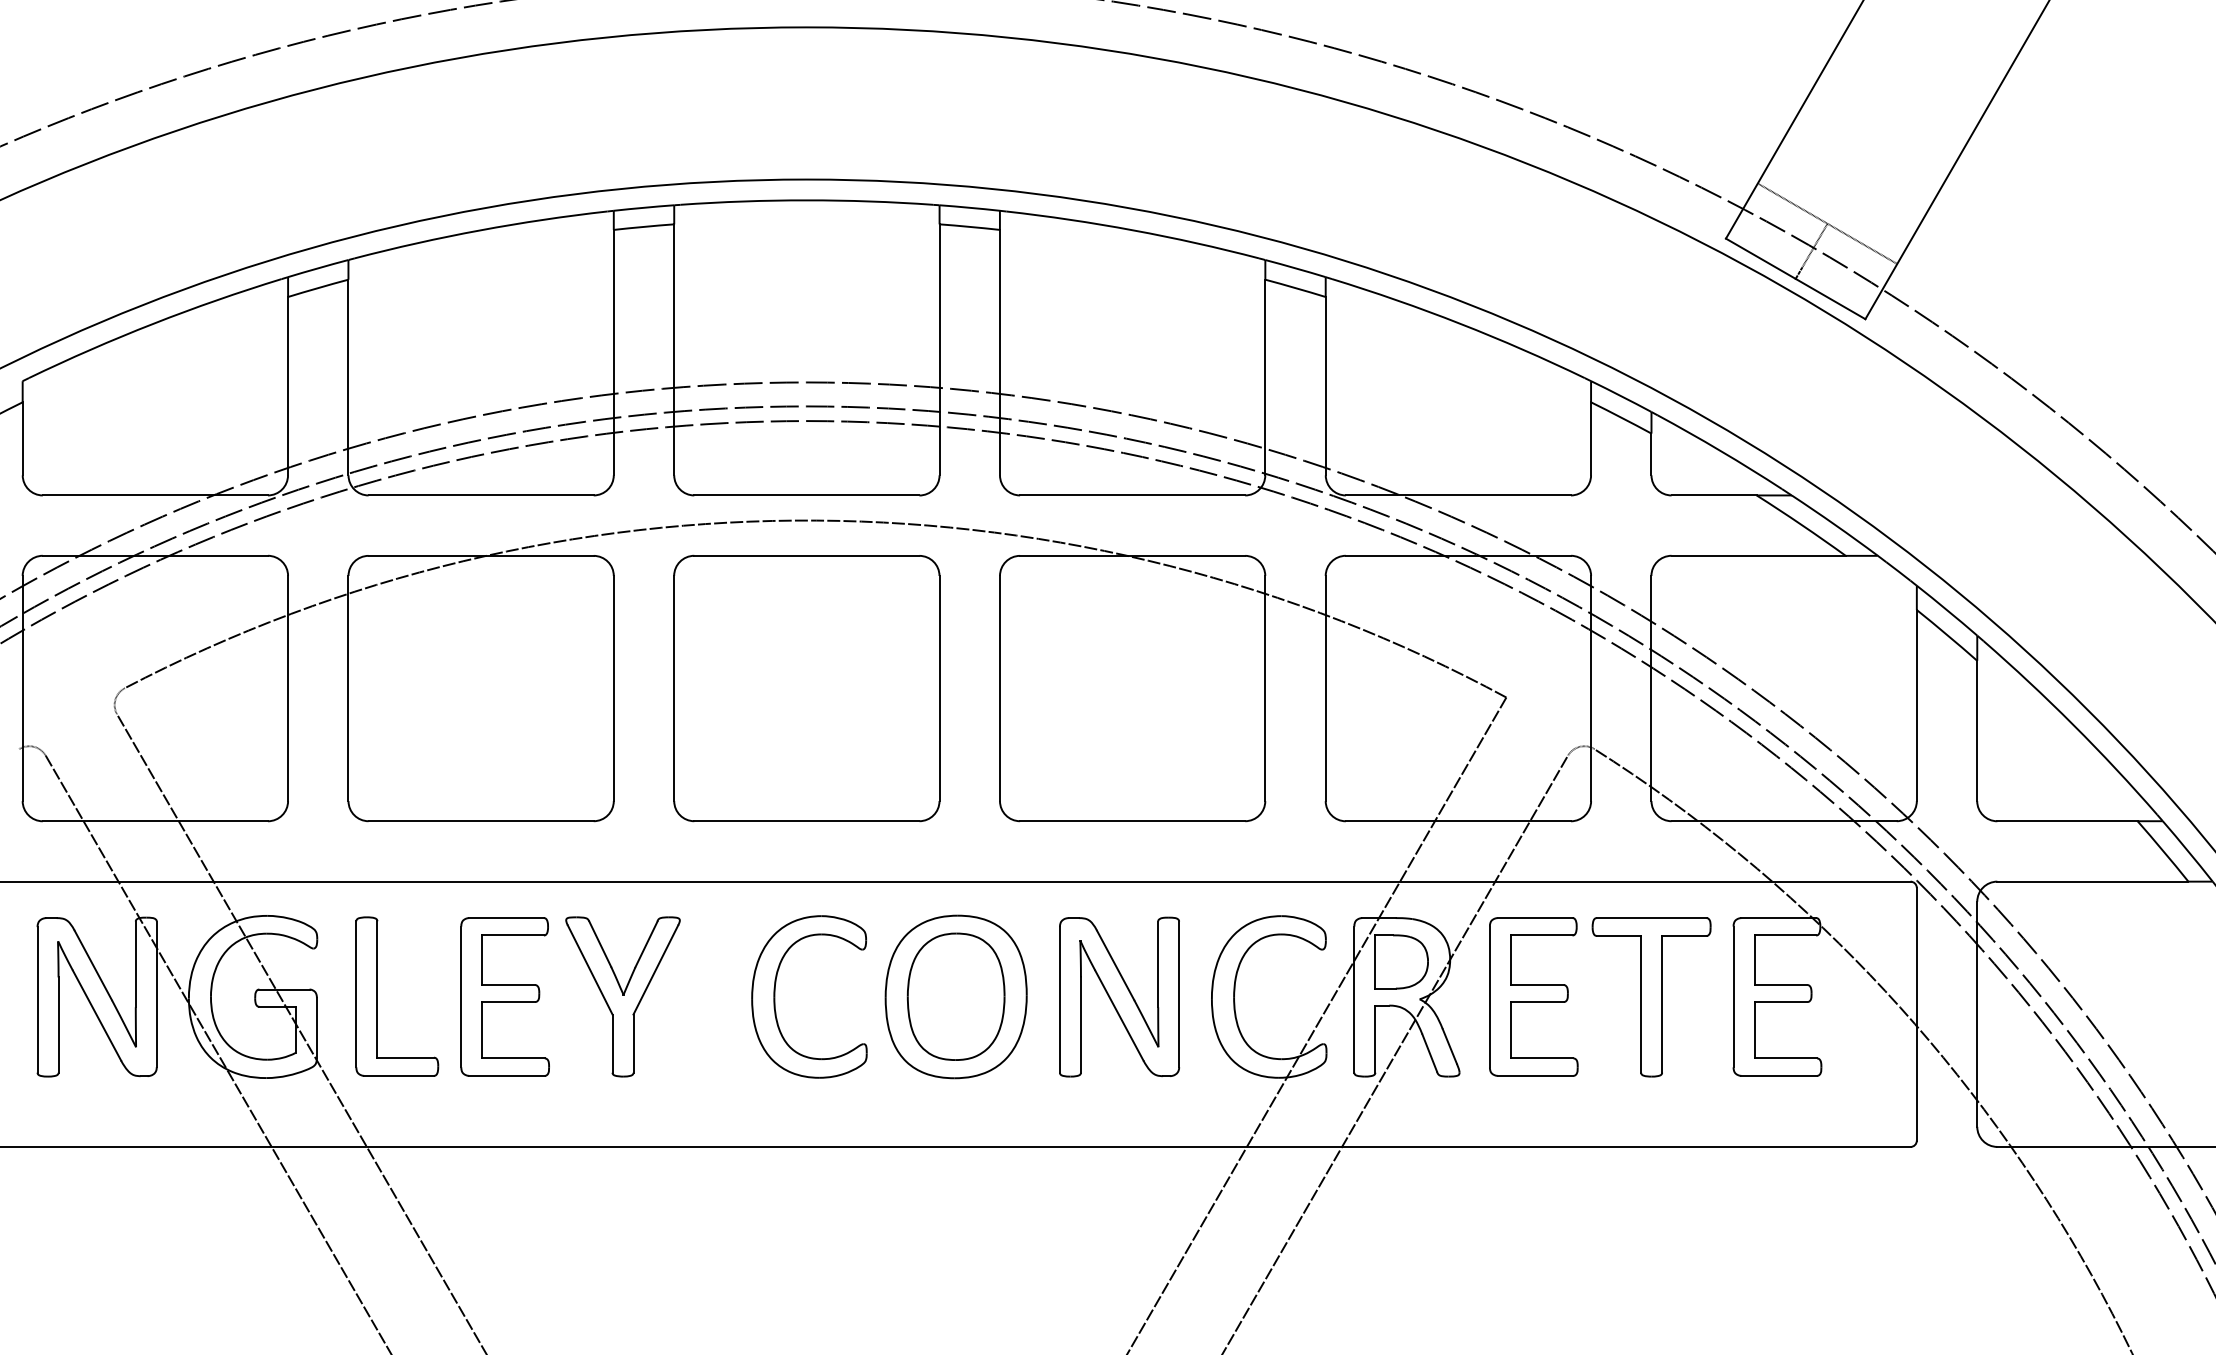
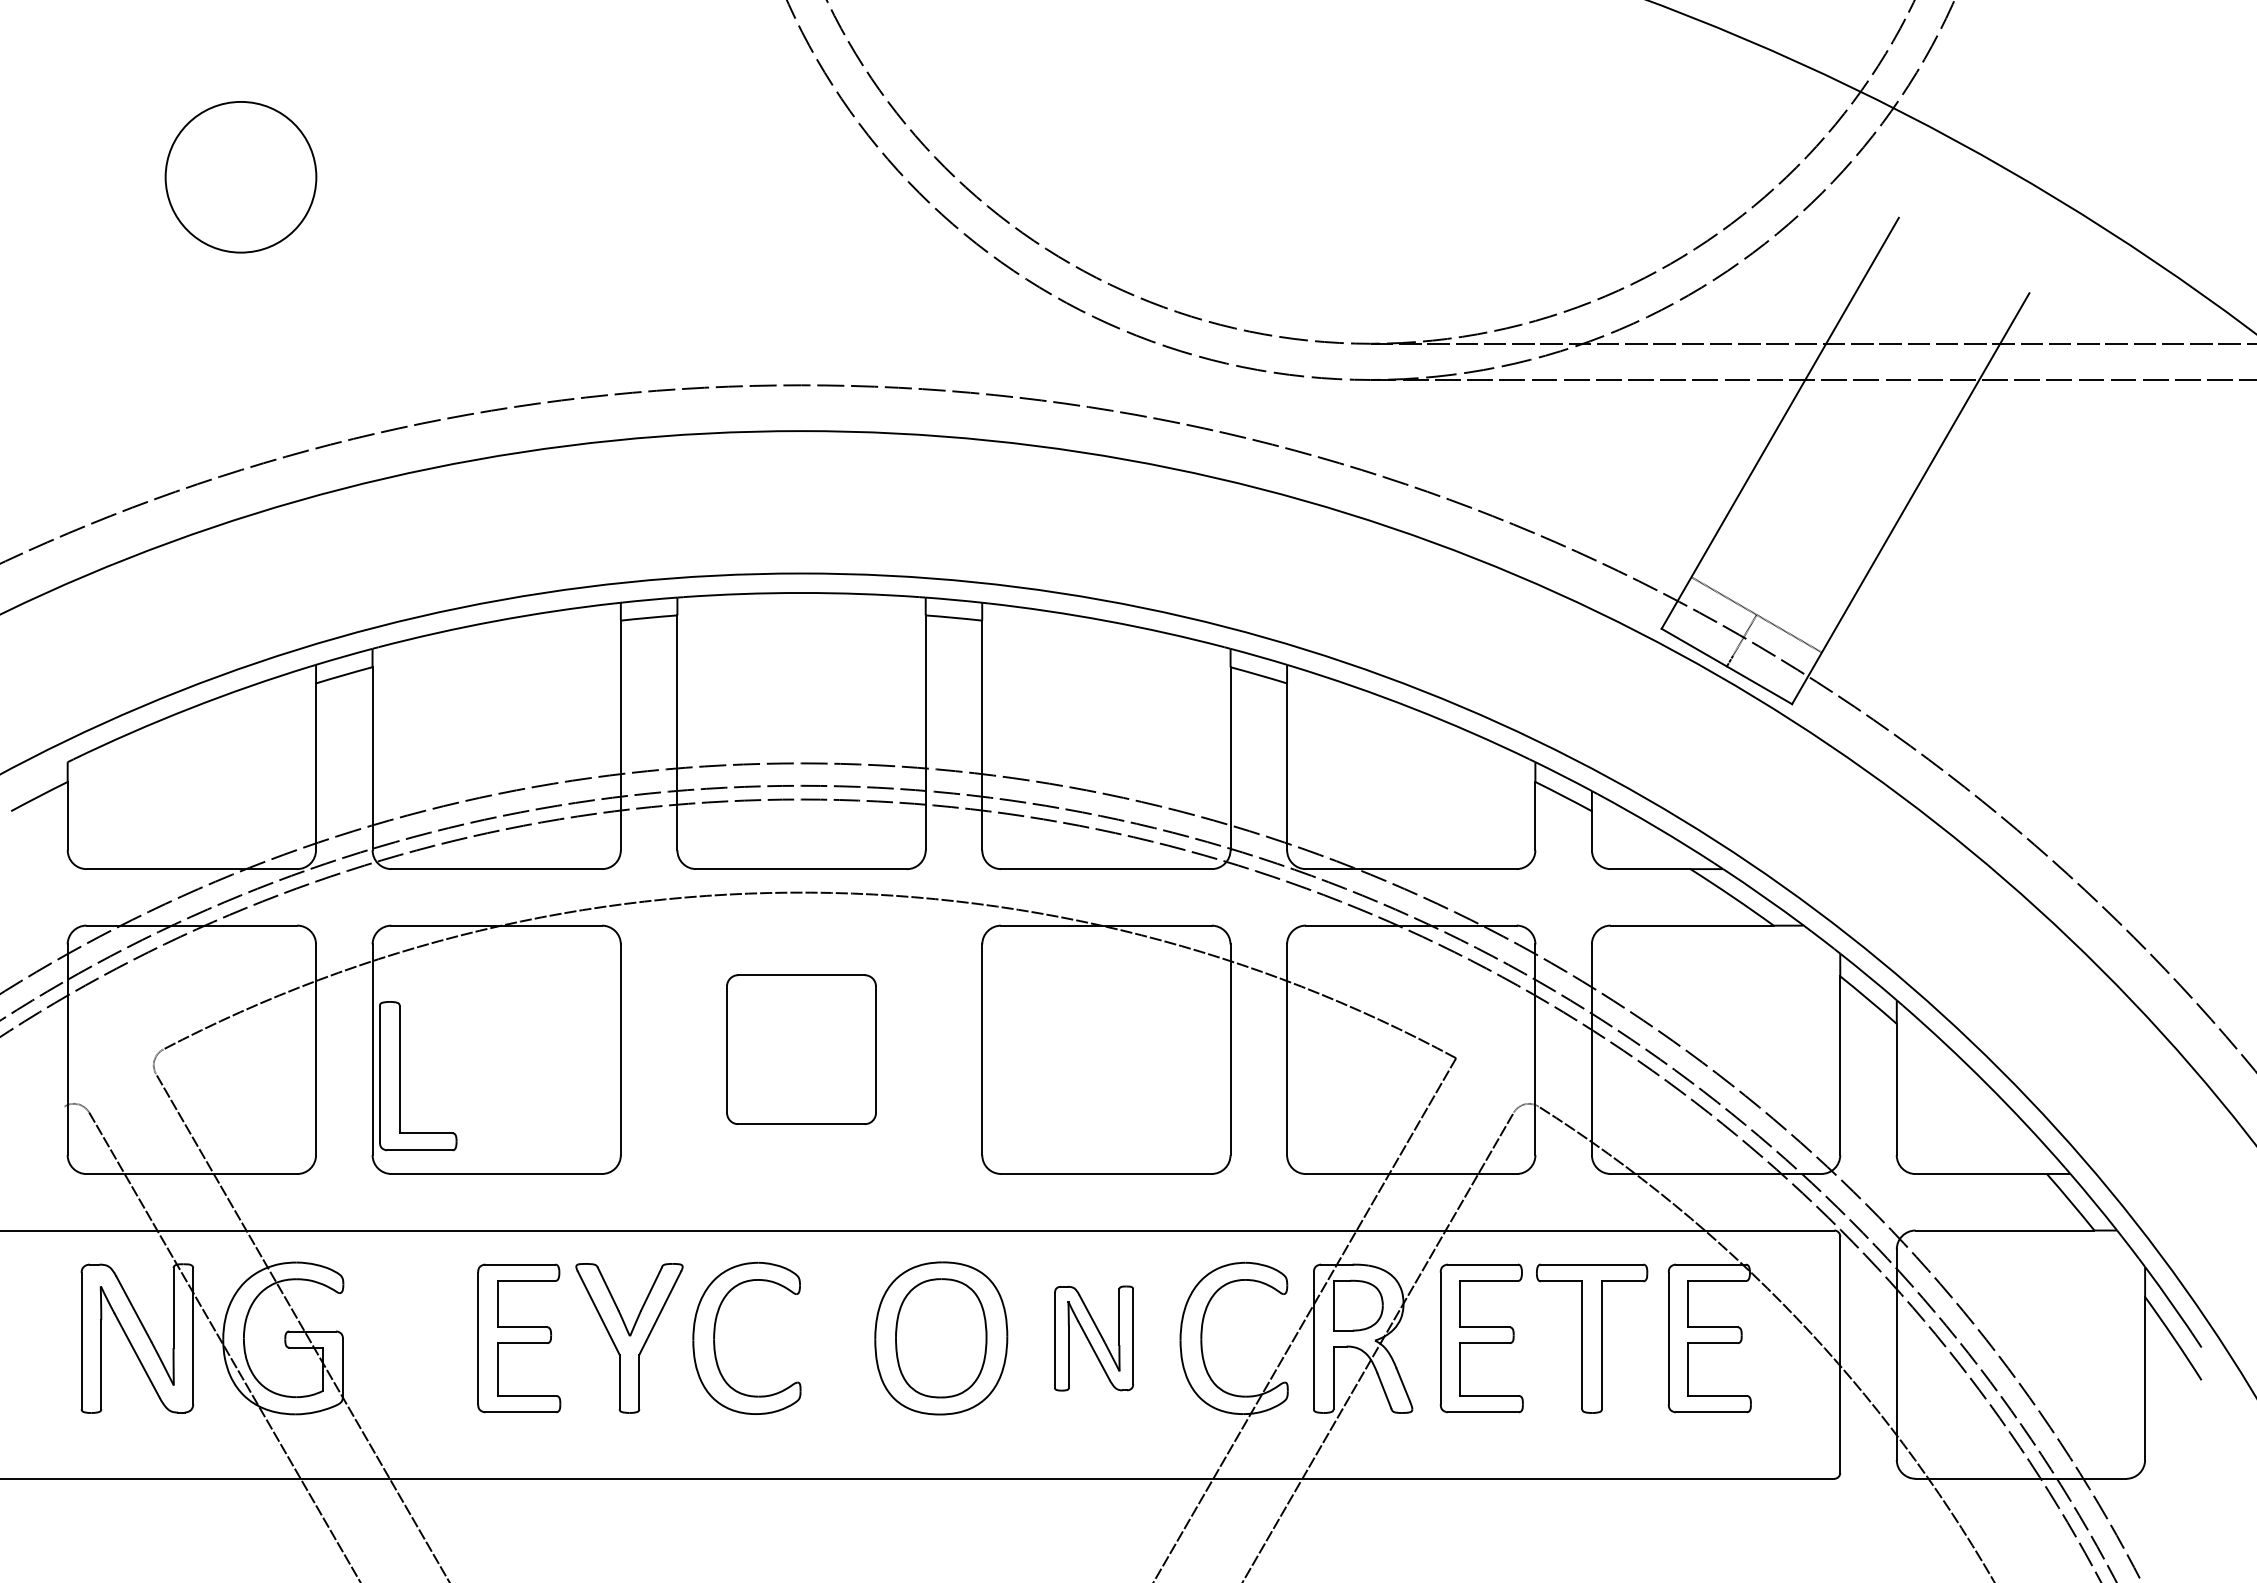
part: (806, 688) -> (801, 1049), size x0.6
part: (775, 992) -> (715, 1334), moved
part: (378, 997) -> (400, 1076), moved
part: (1118, 997) -> (1093, 1338), size x0.7

